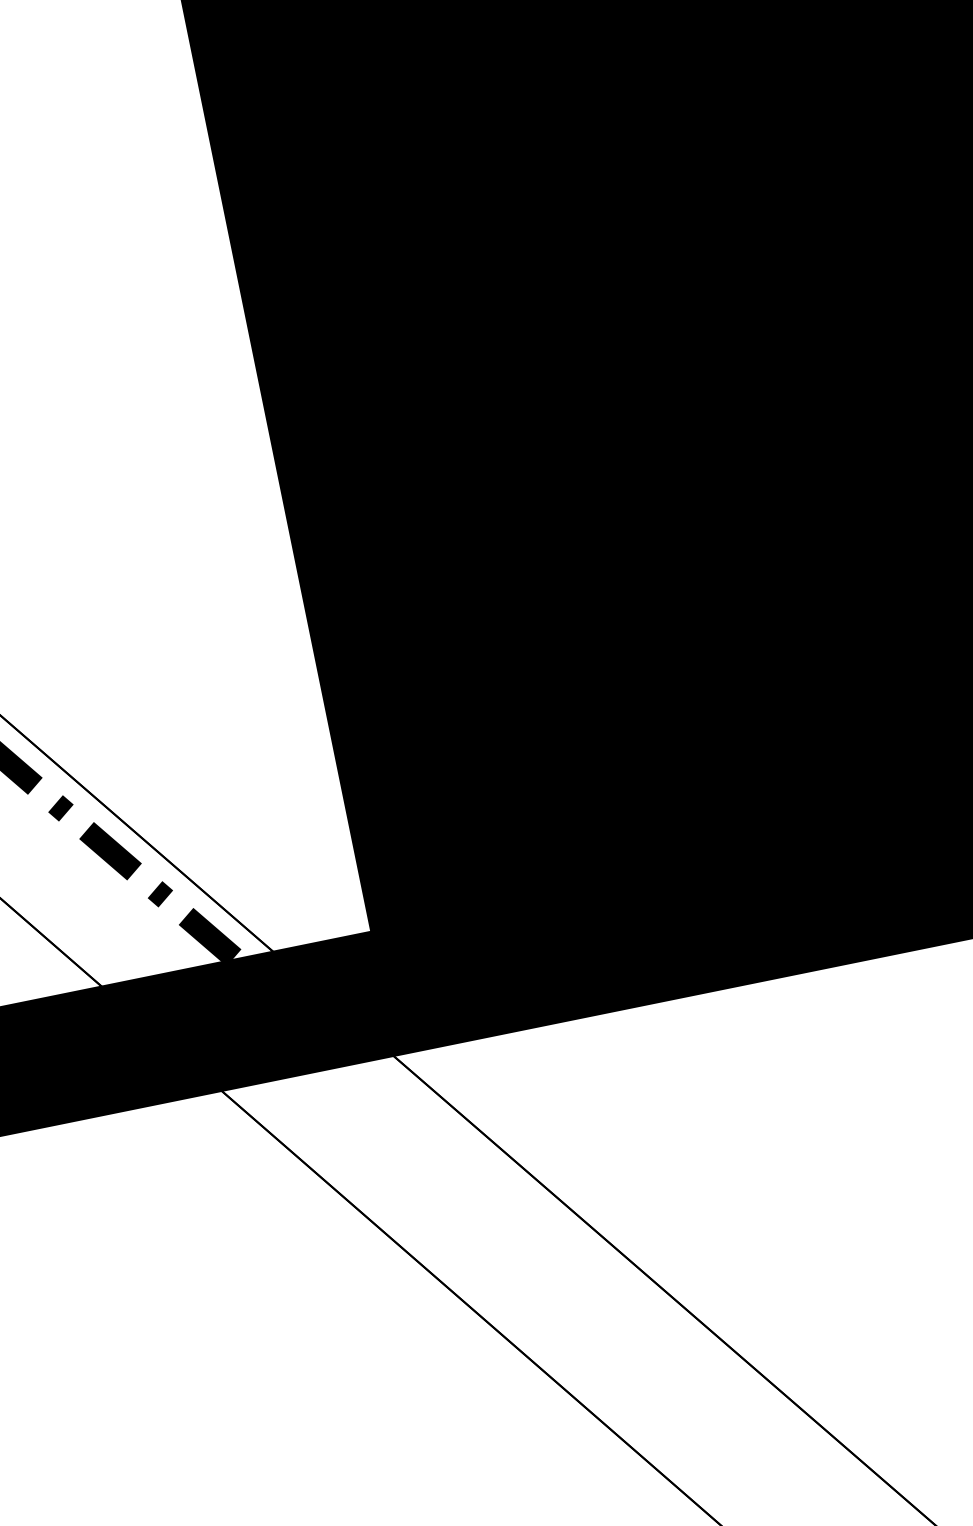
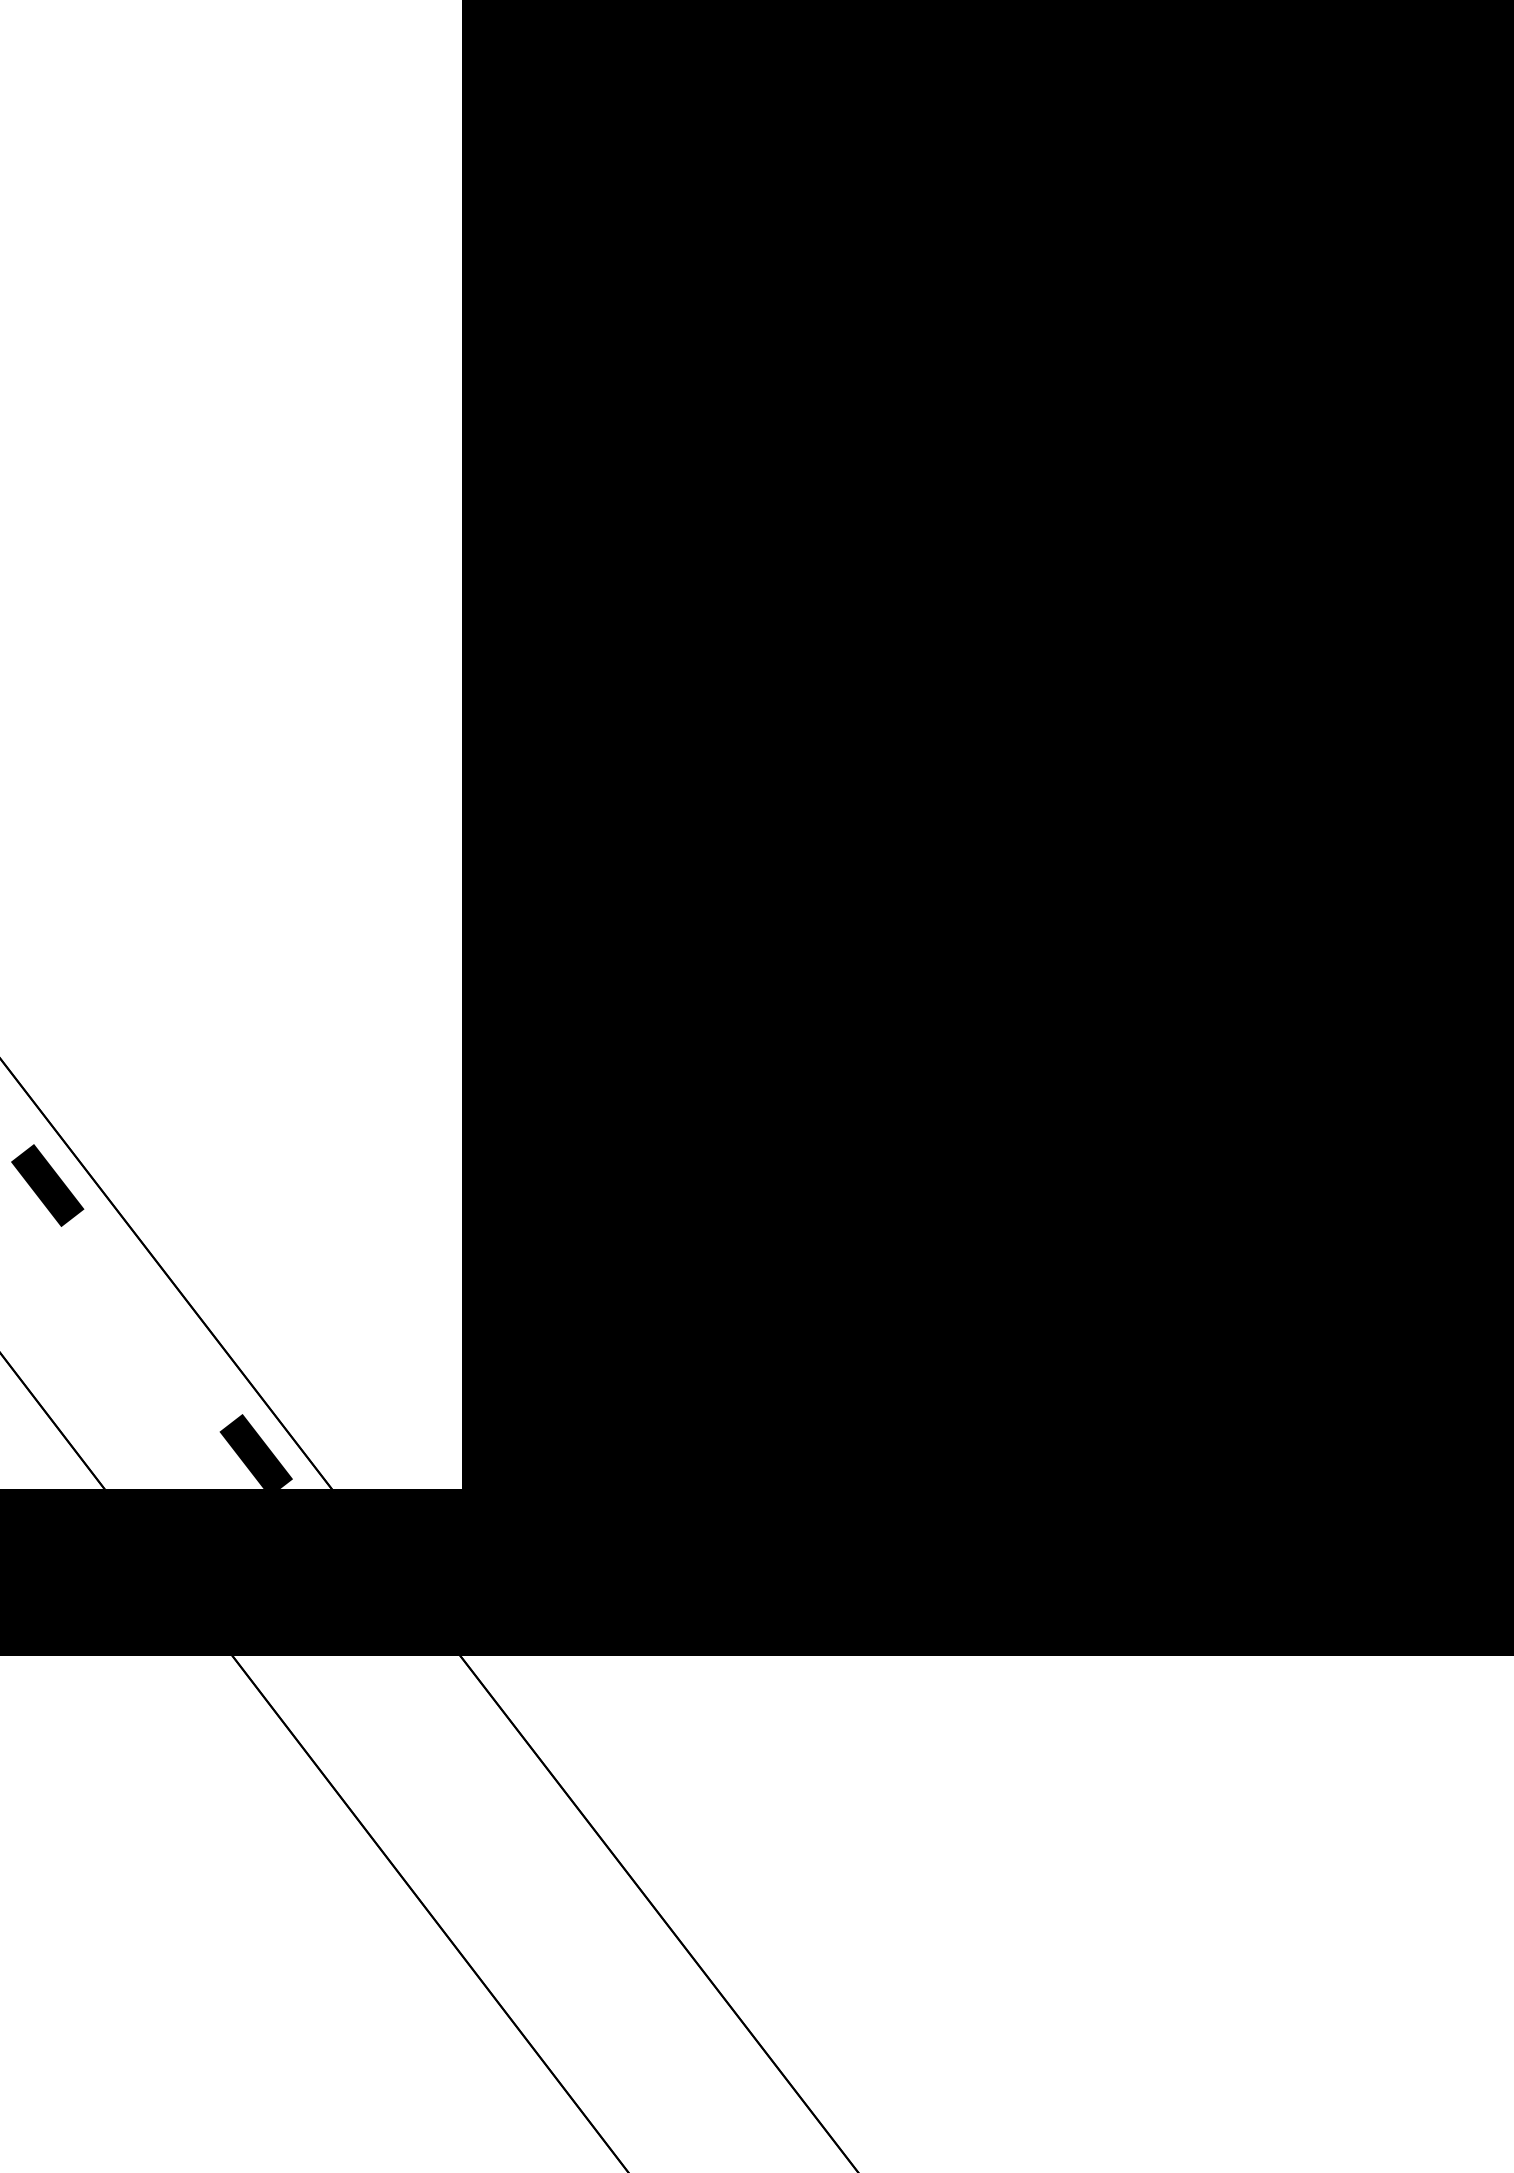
part: (60, 808) -> (99, 1252), removed
fill: (110, 851) -> (151, 1320), removed
fill: (159, 893) -> (203, 1387), removed

